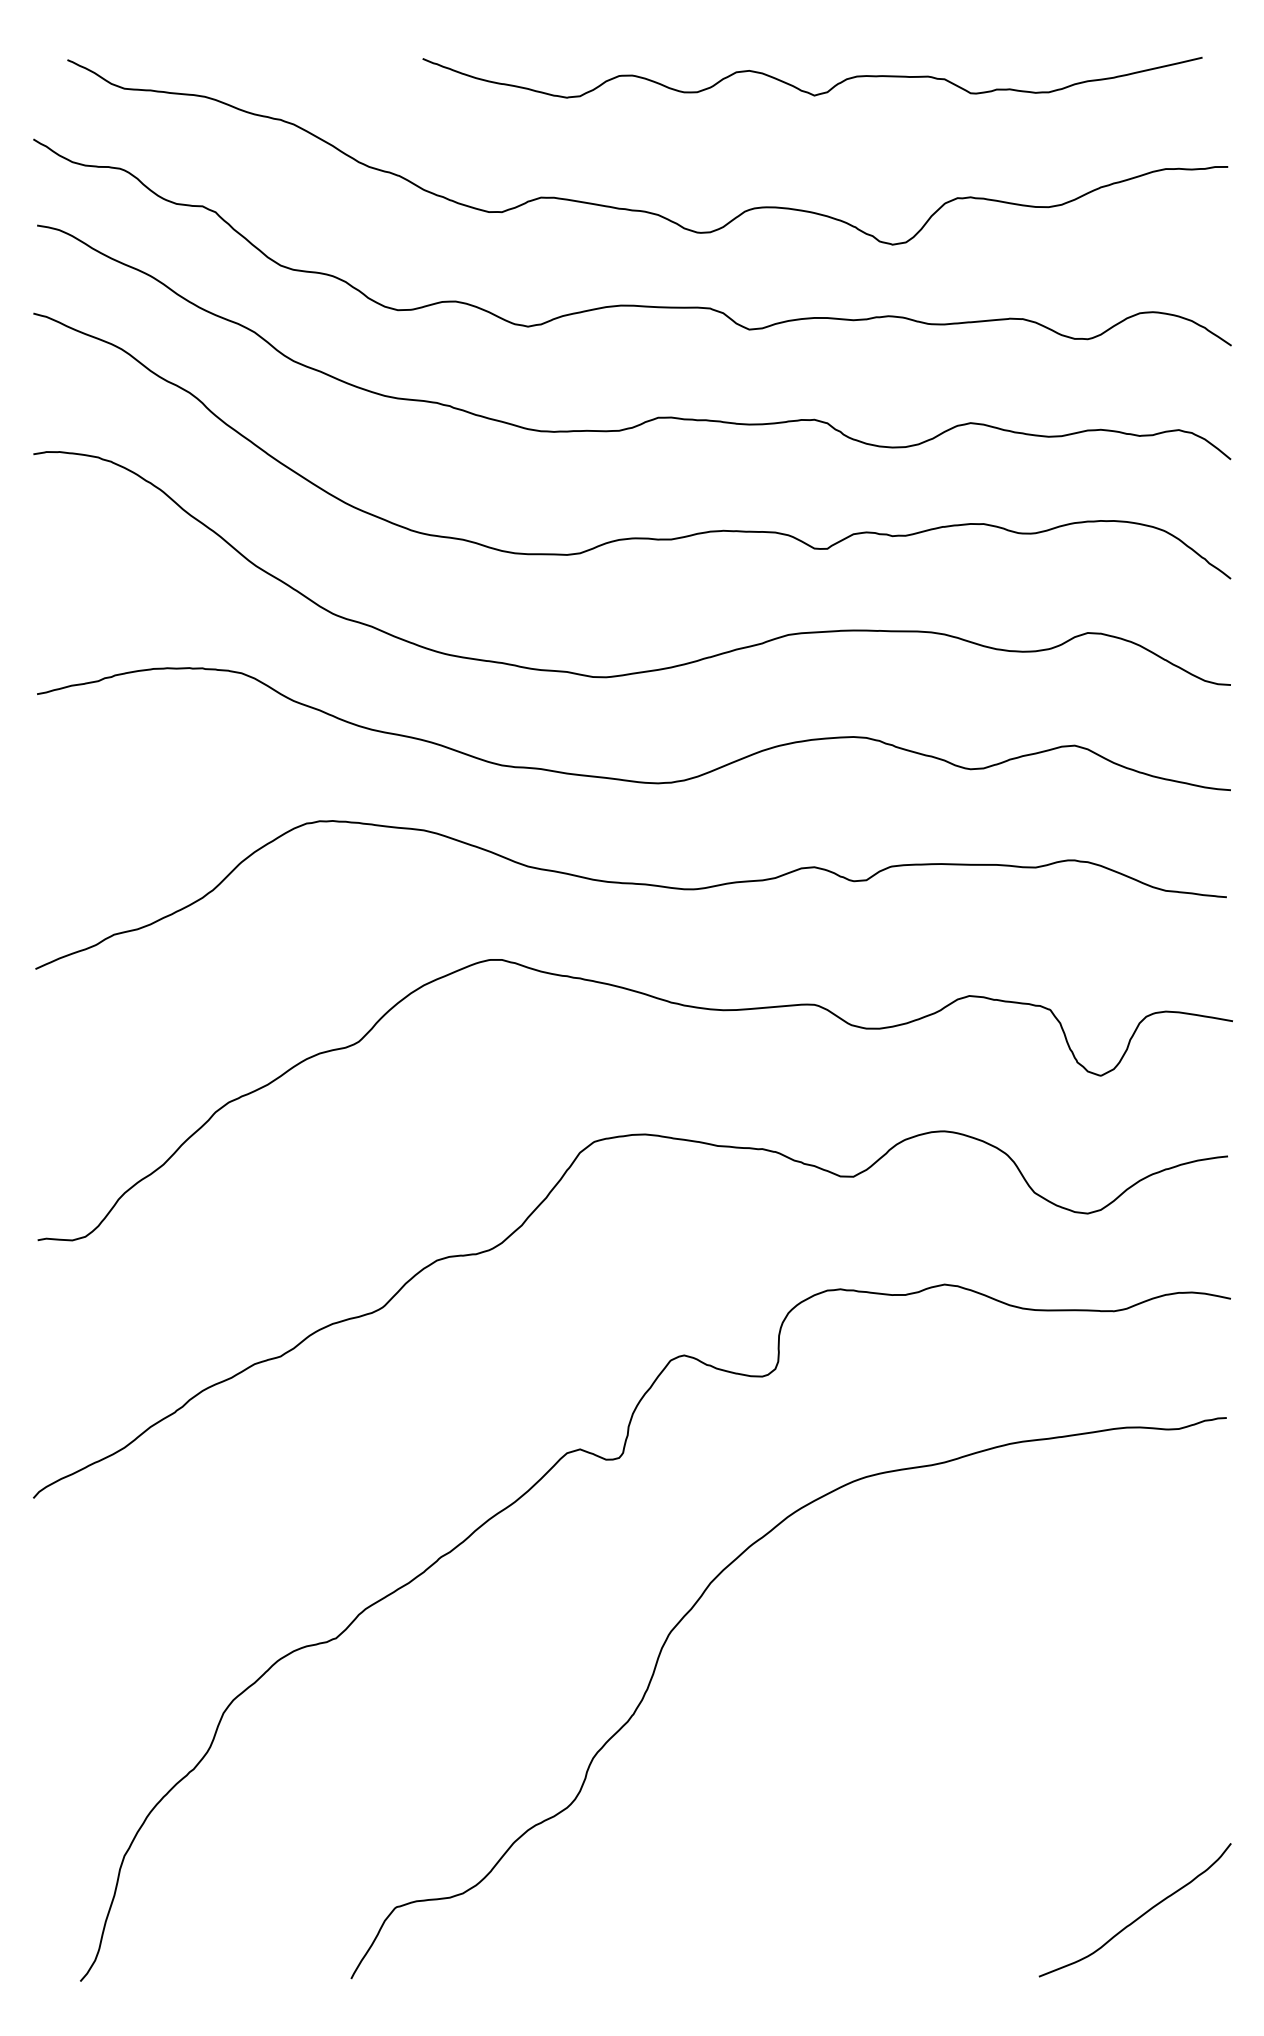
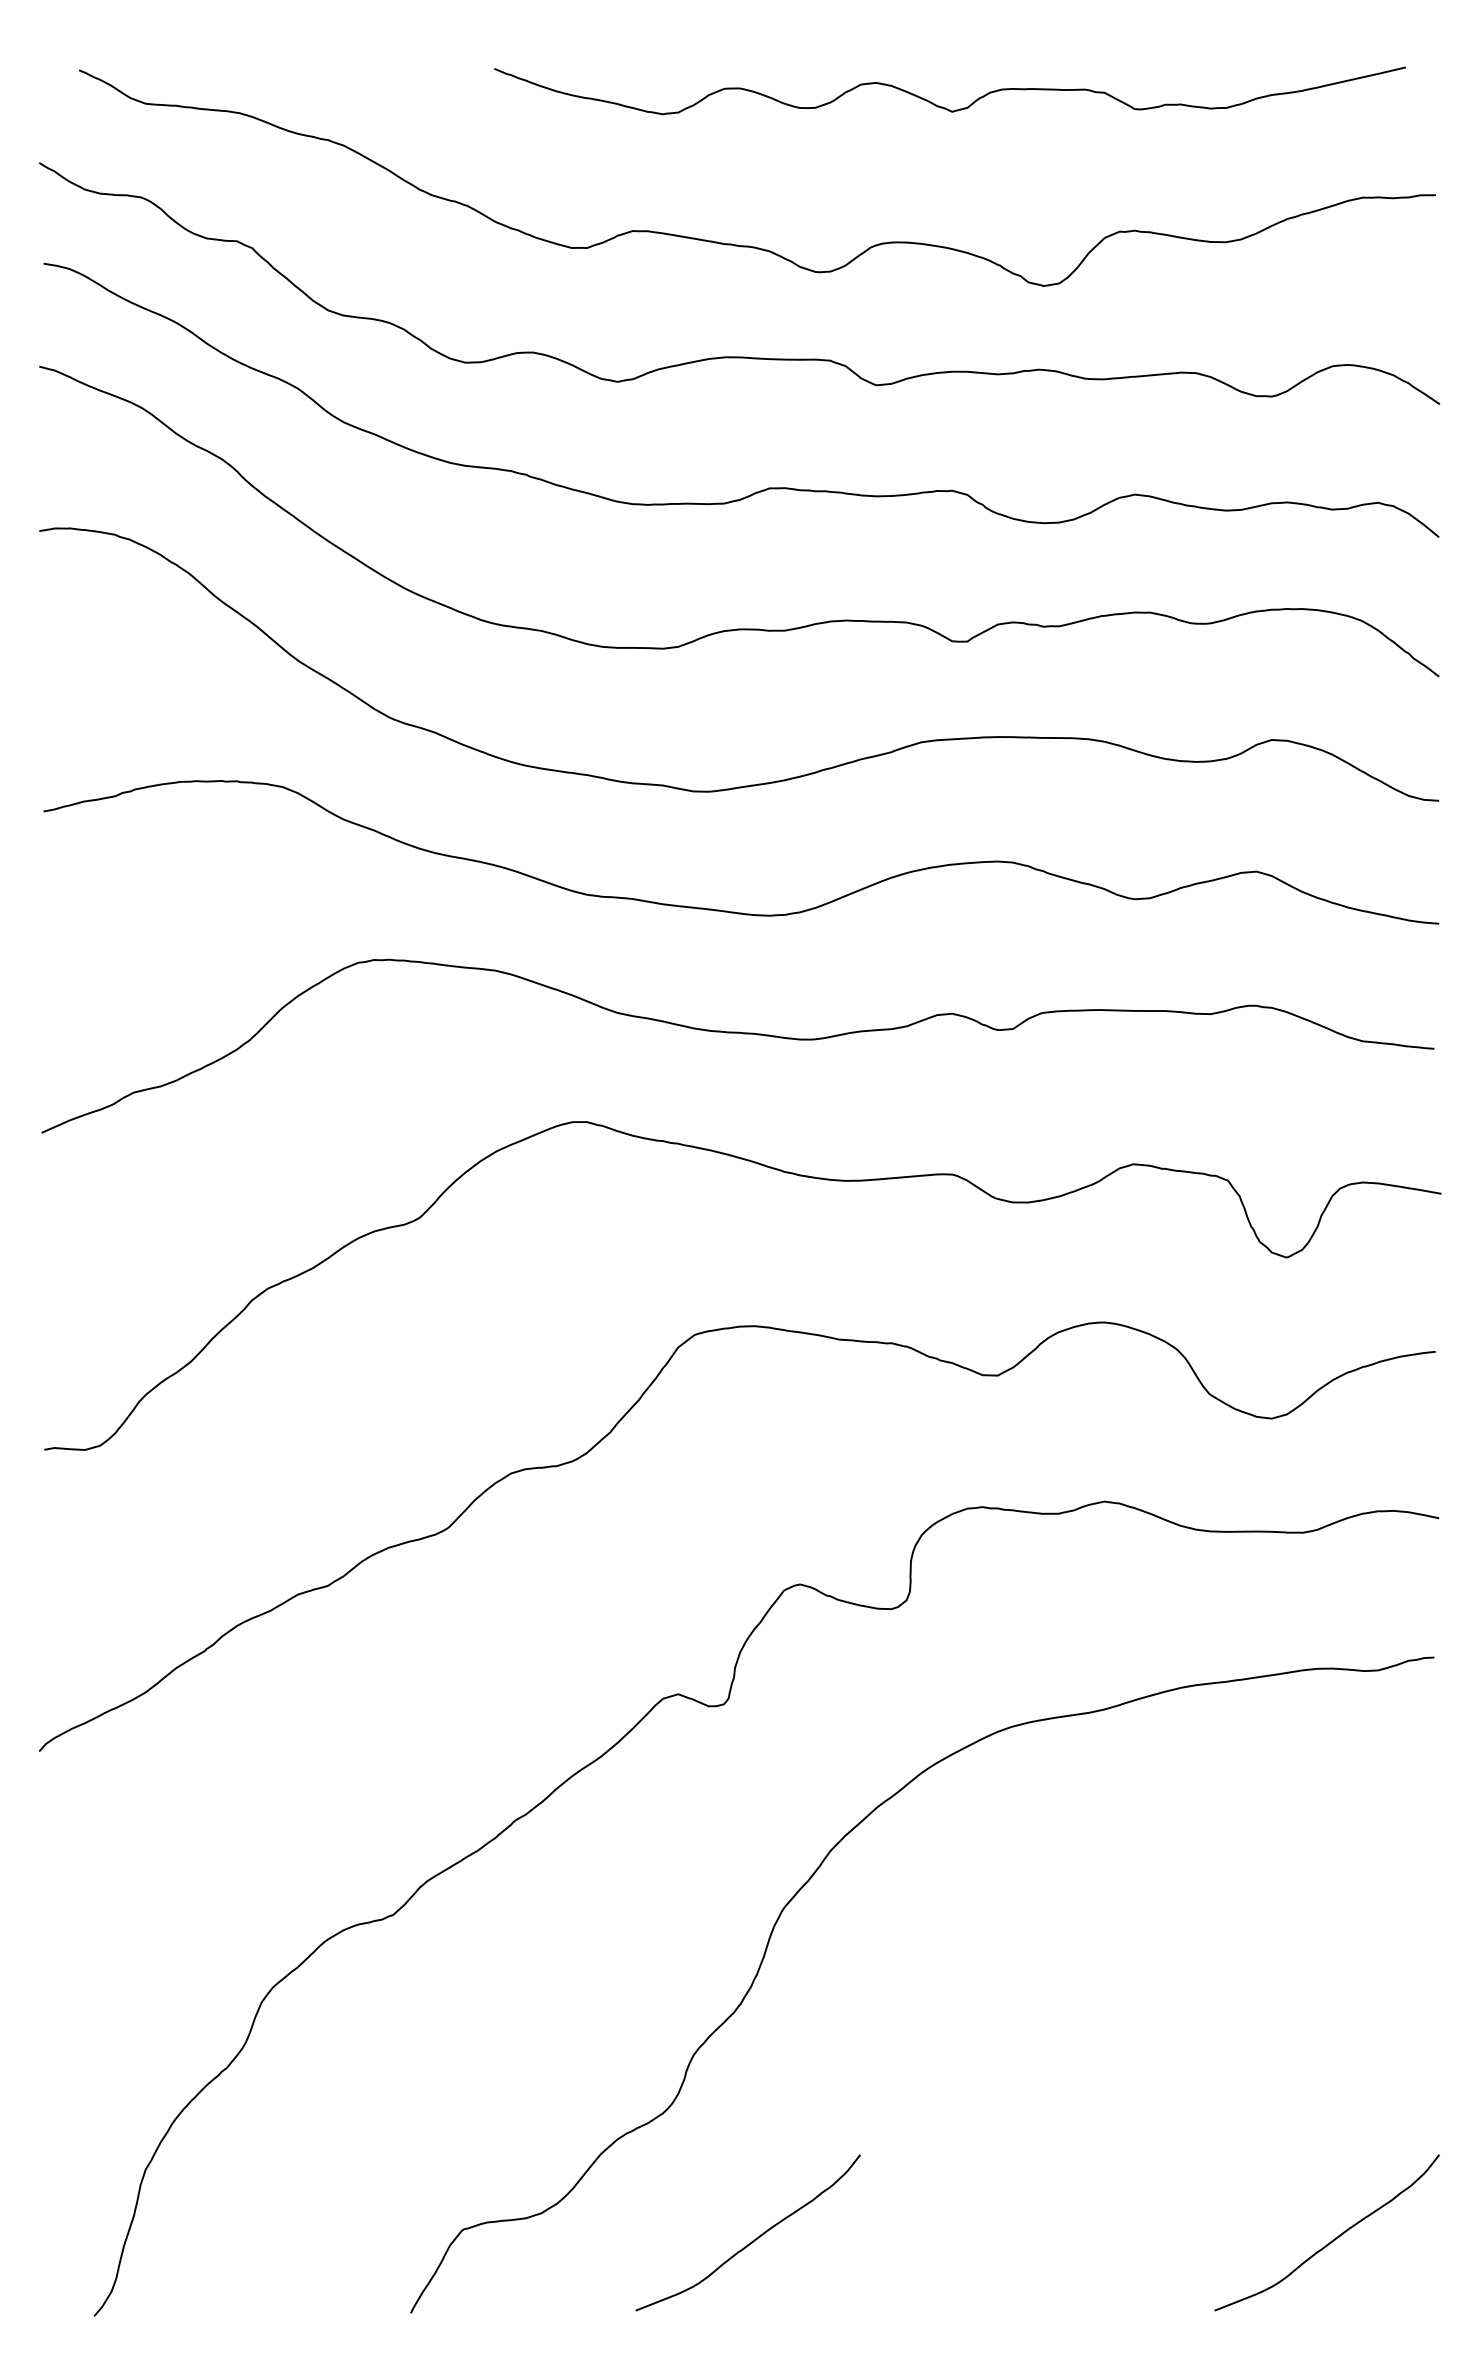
curve: (643, 1916) -> (752, 2240), added

